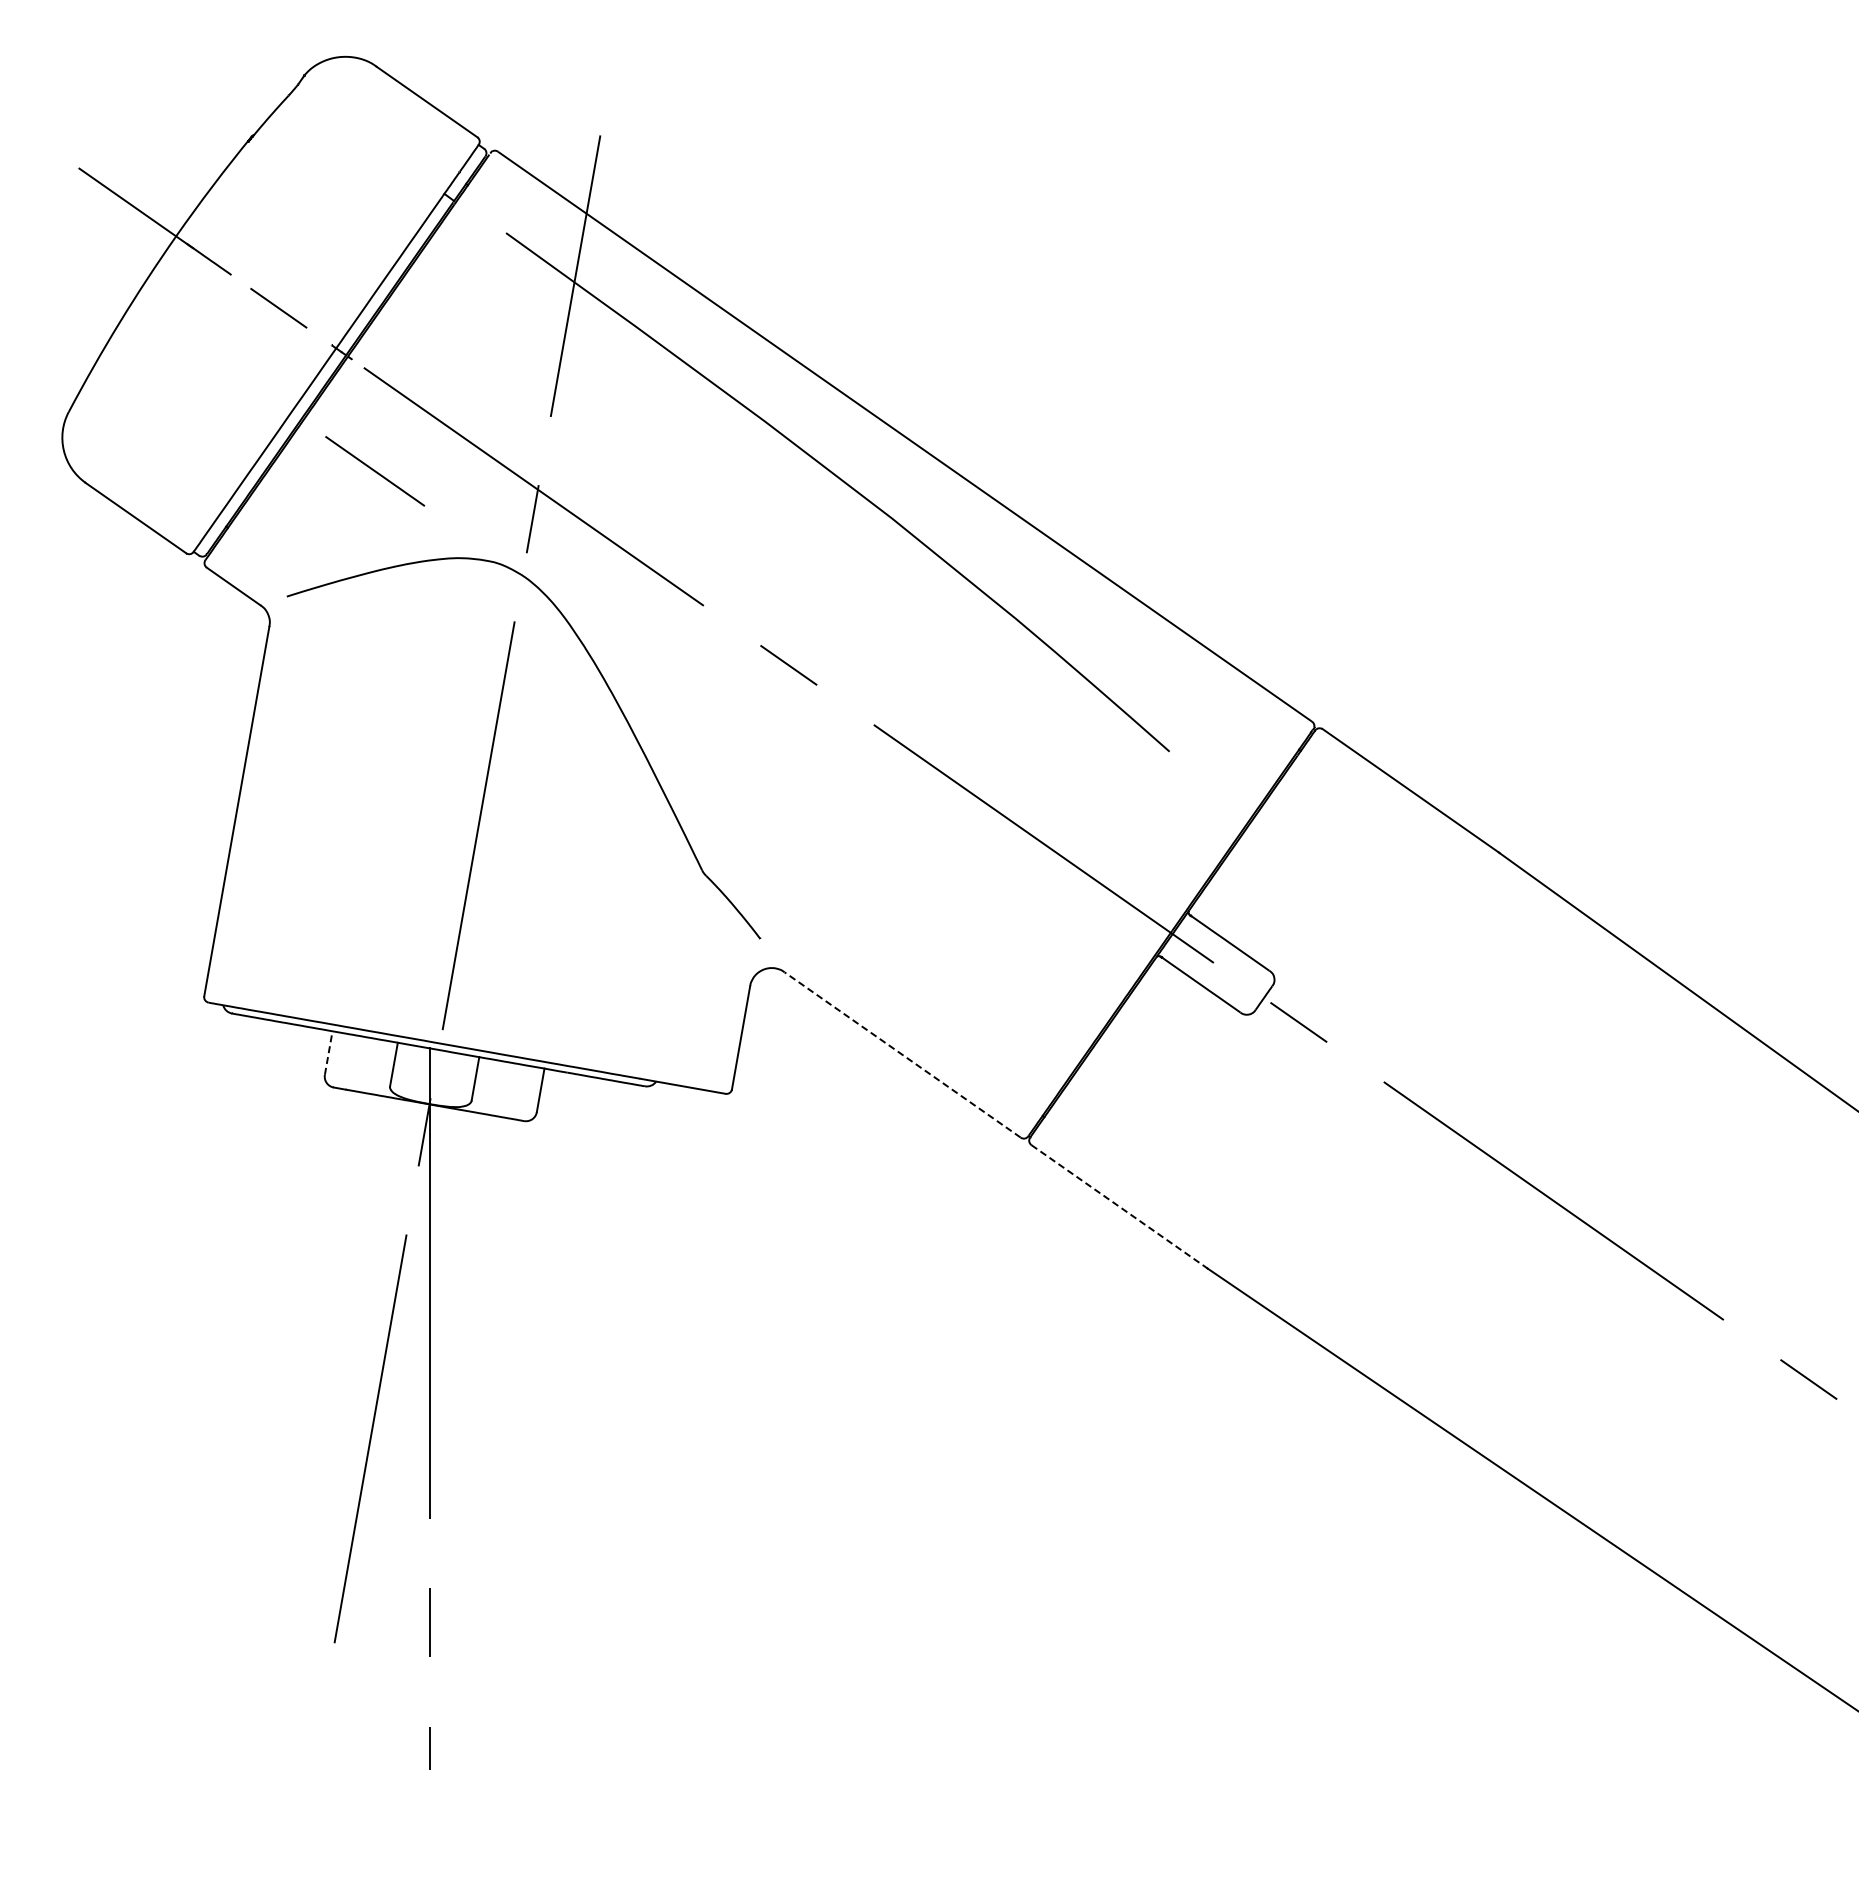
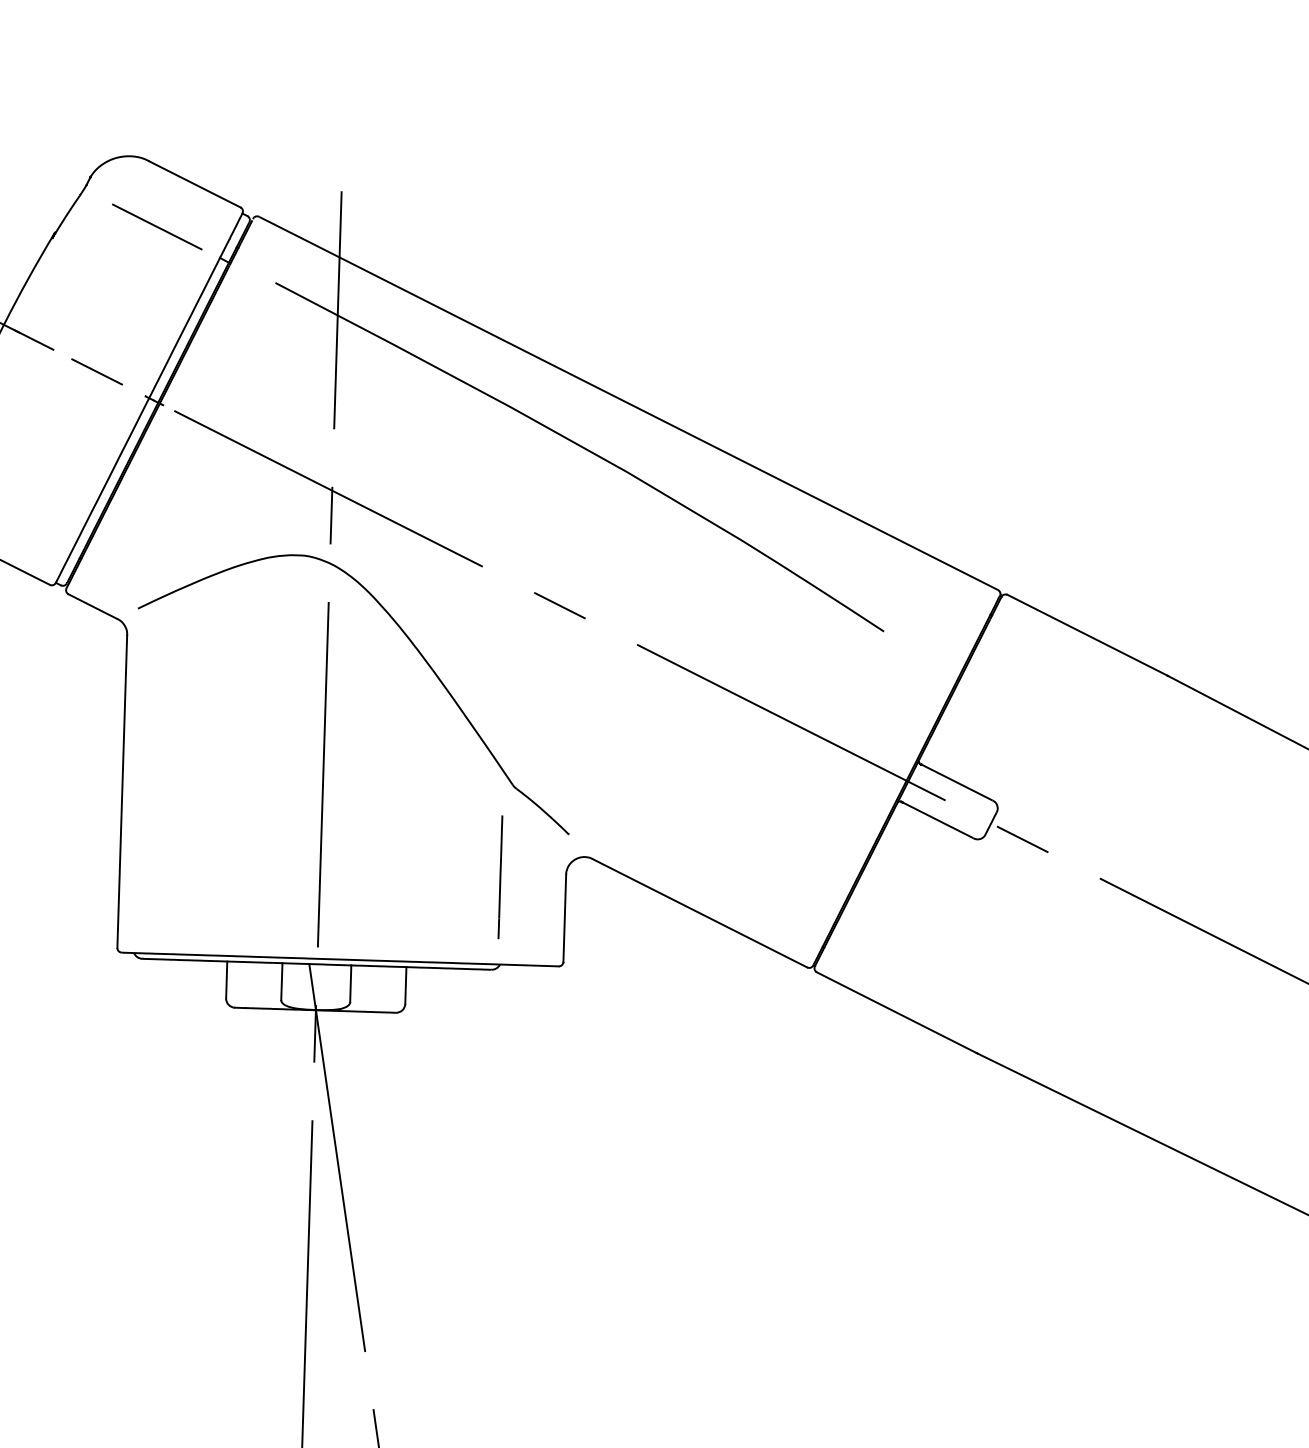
line: (375, 471) -> (157, 227), moved
line: (671, 977) -> (500, 876), added
line: (328, 1052) -> (226, 979), dashed -> solid
line: (902, 1054) -> (699, 912), dashed -> solid
line: (1119, 1206) -> (896, 1012), dashed -> solid

